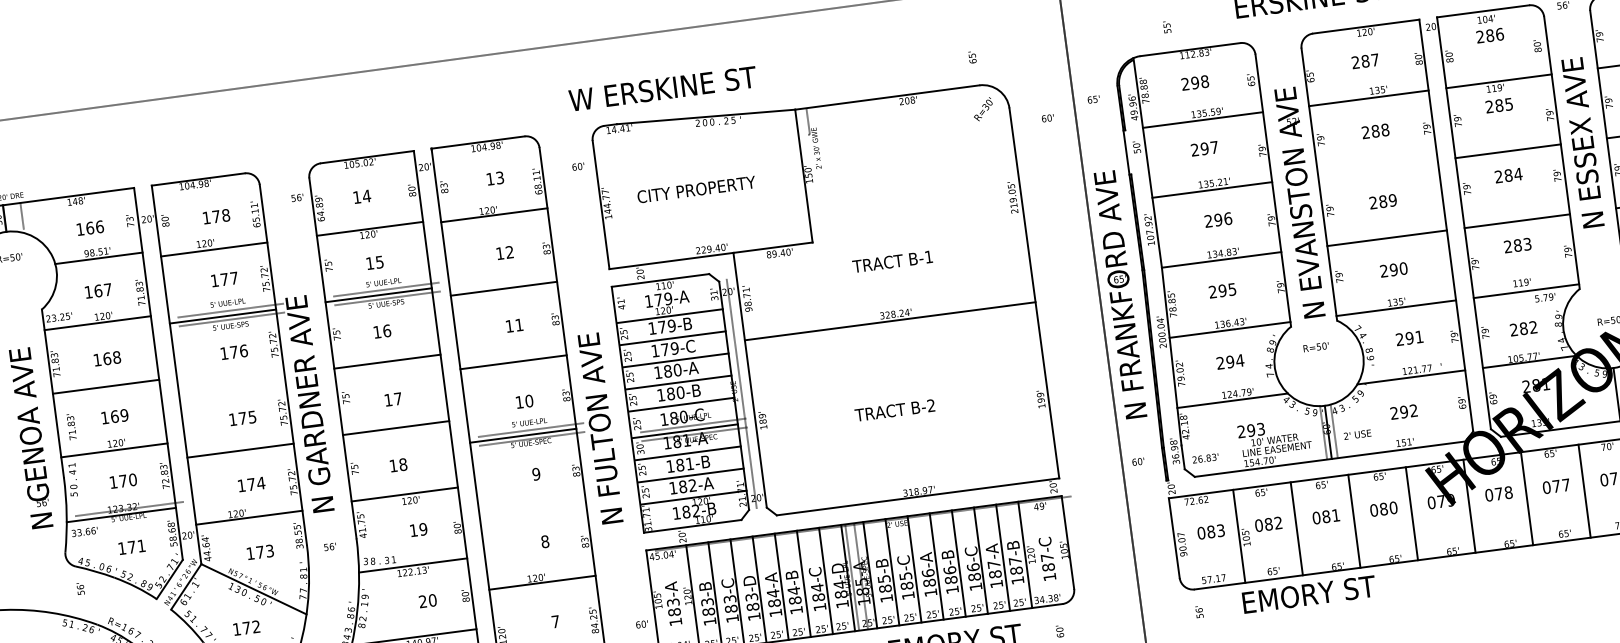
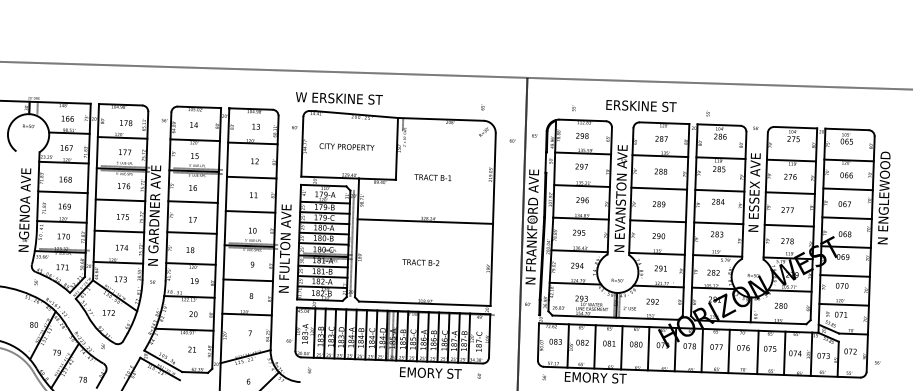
line: (1378, 167) -> (659, 188), added
text: (891, 261) -> (432, 177), moved
text: (1316, 347) -> (617, 280), moved
line: (231, 383) -> (120, 200), added
line: (533, 509) -> (248, 280), added

